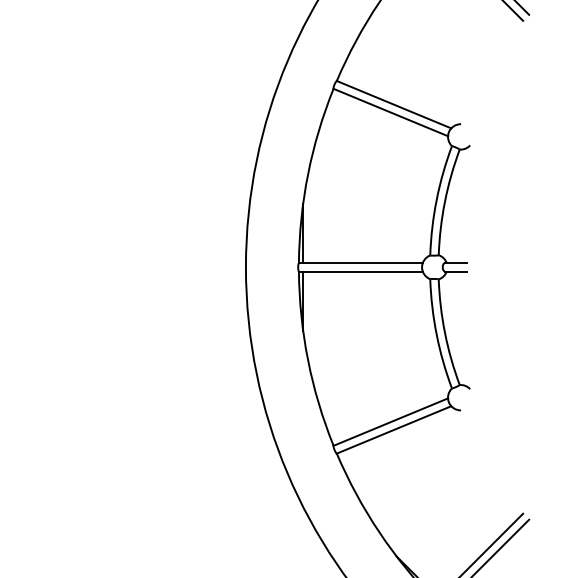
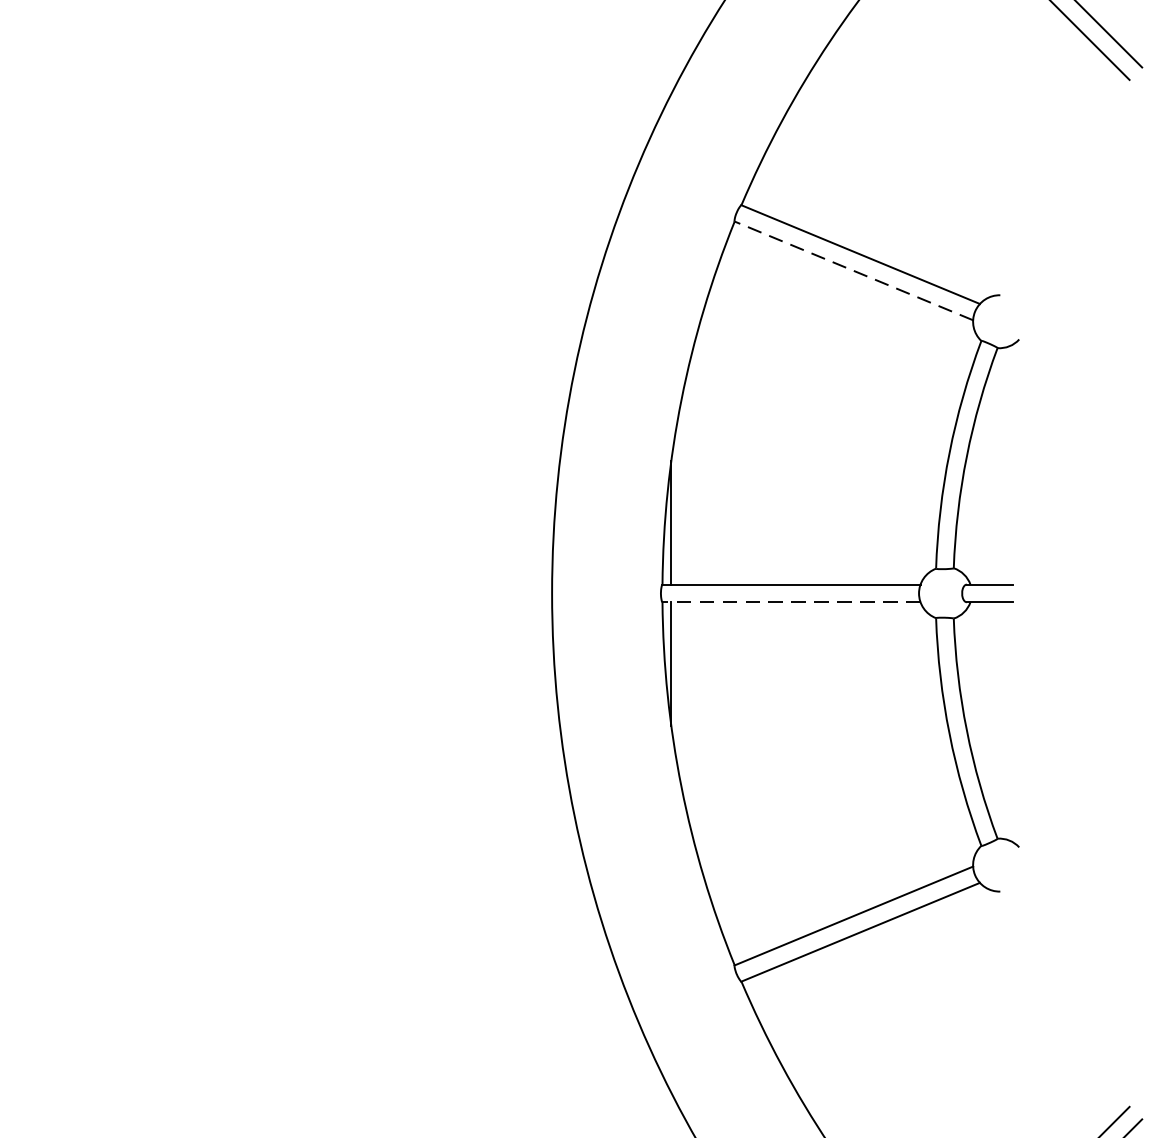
line: (390, 112) -> (853, 270), solid -> dashed
line: (360, 271) -> (790, 602), solid -> dashed

